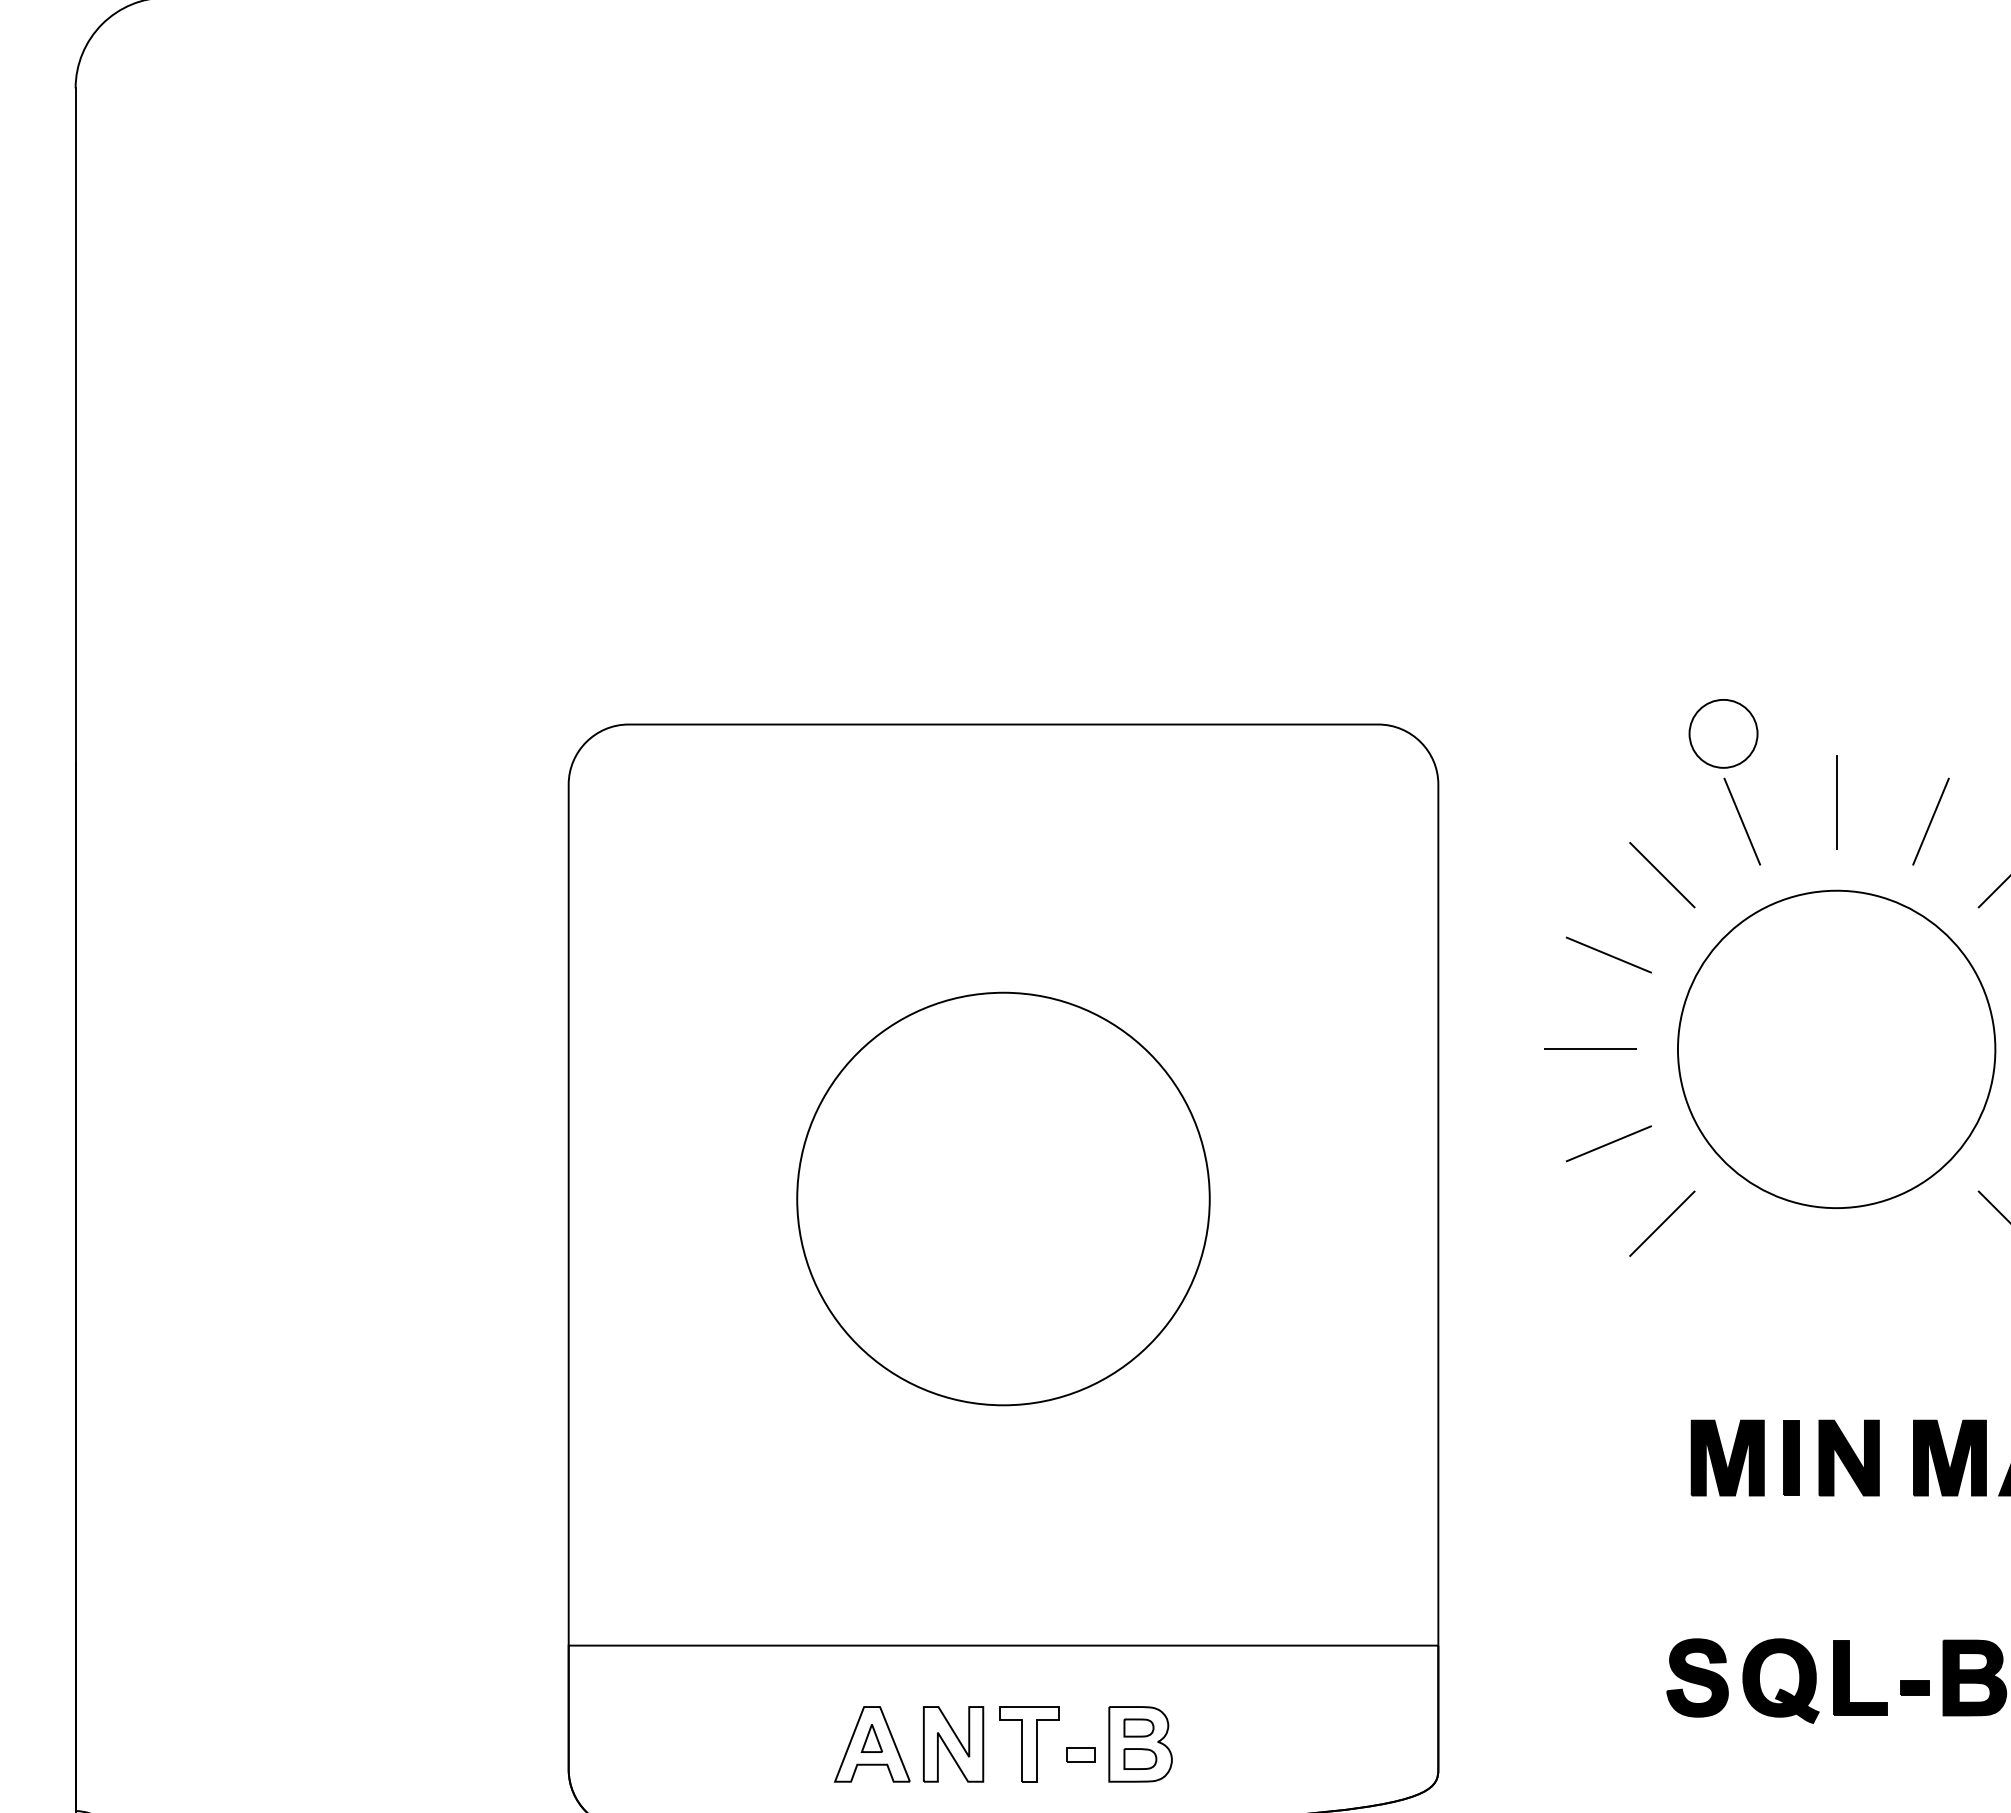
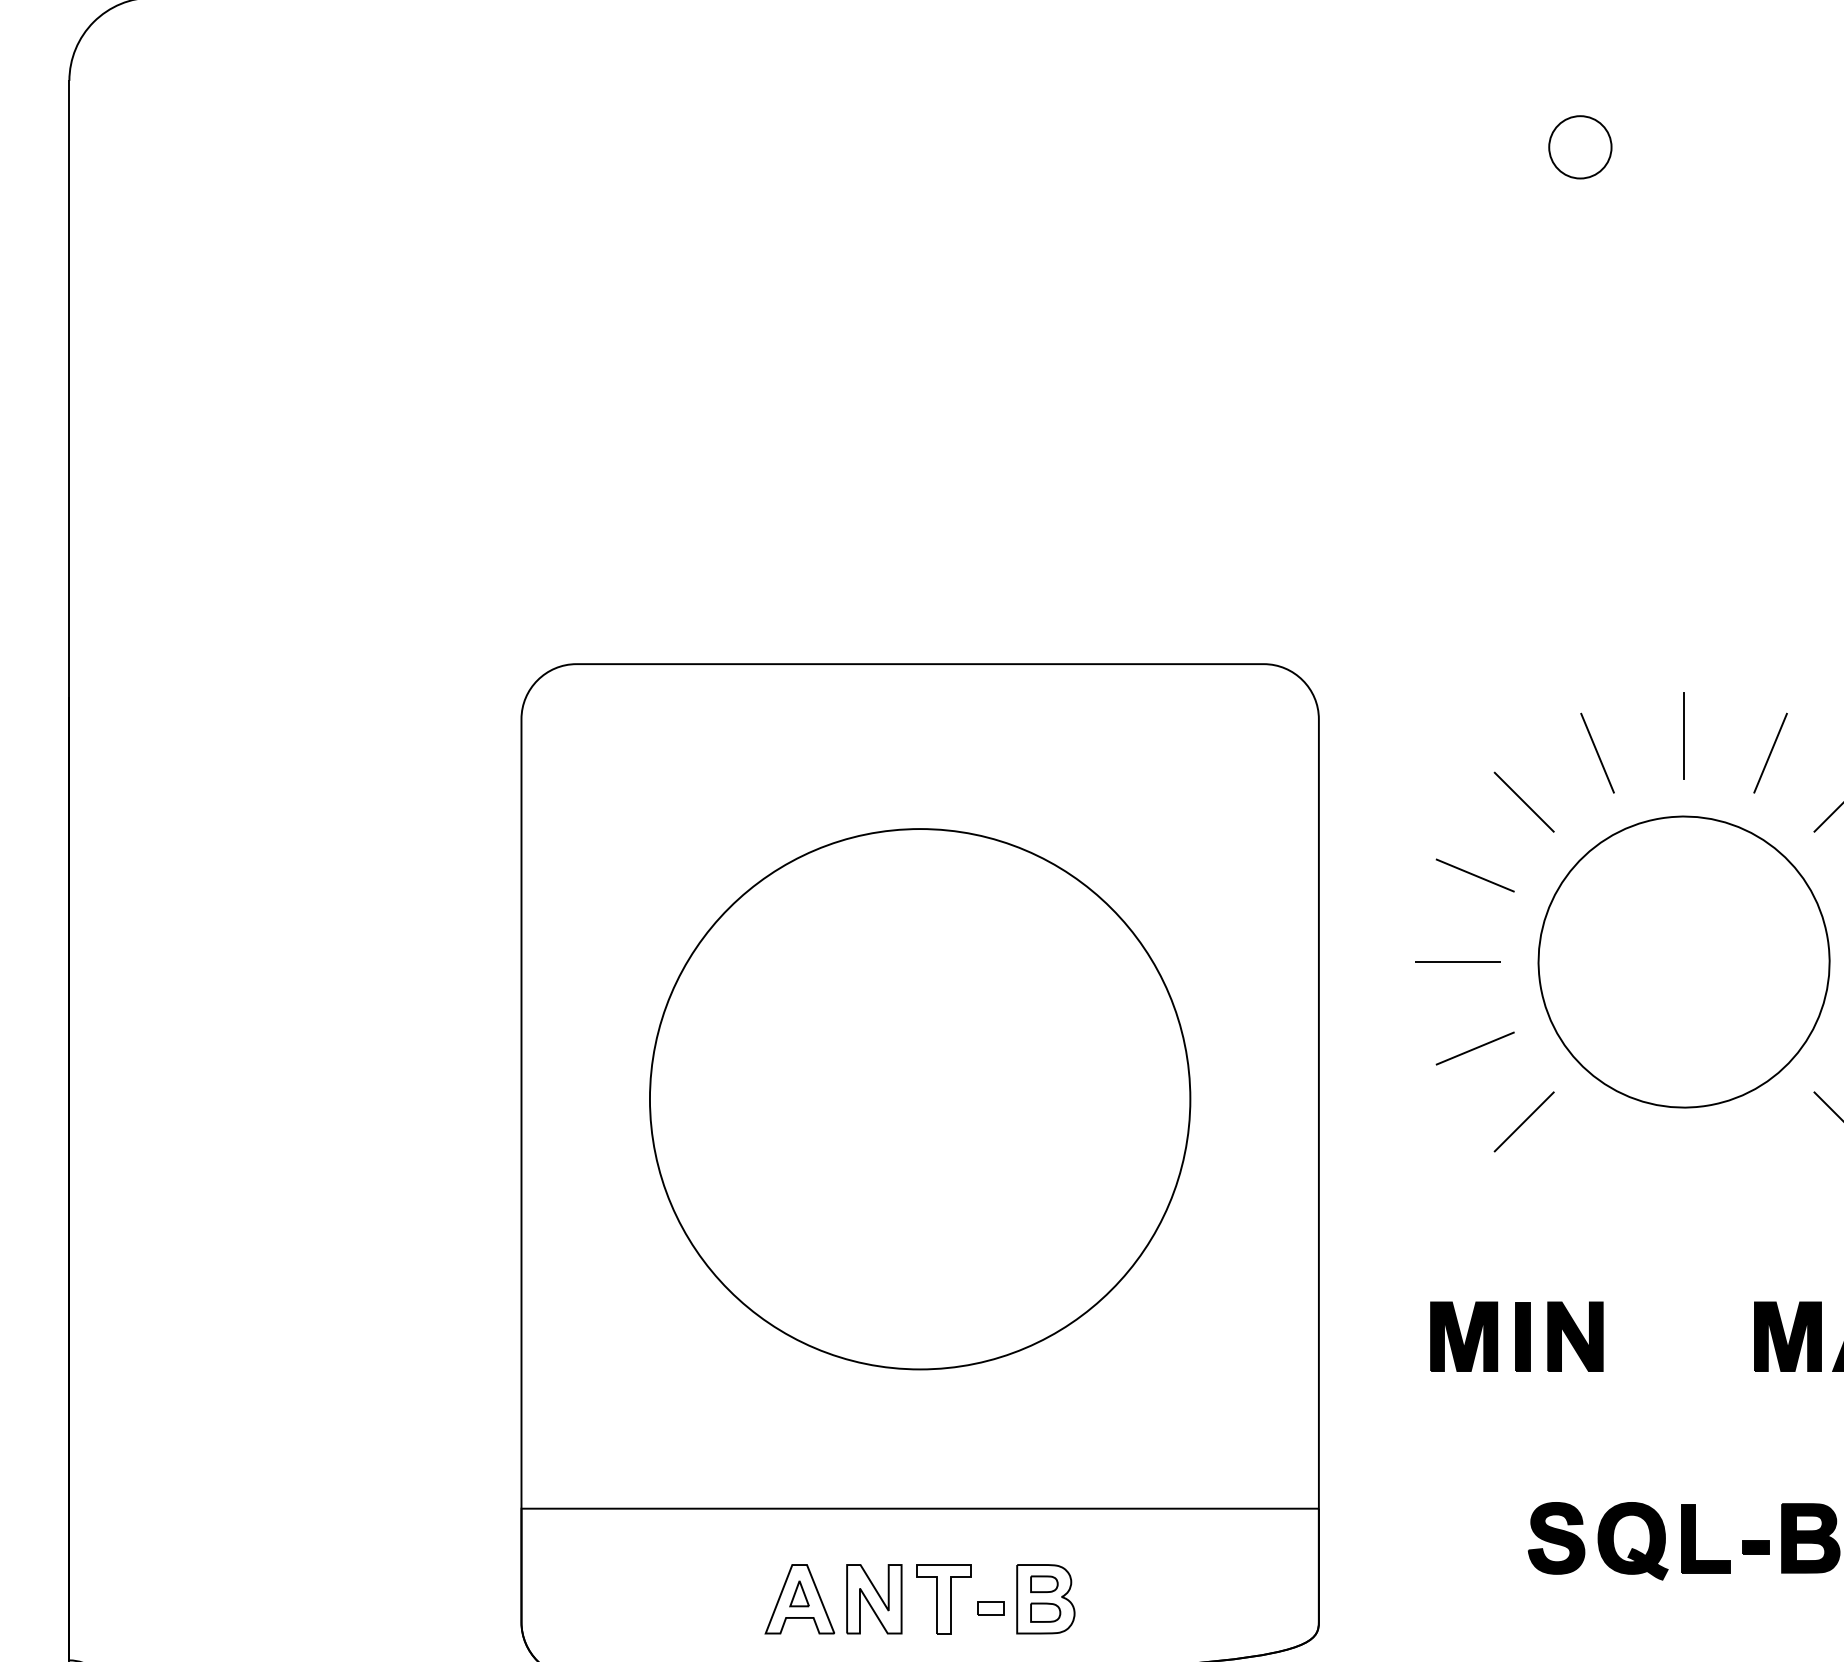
part: (1723, 733) -> (1580, 146), moved
part: (1003, 1198) -> (920, 1098), size x1.43
part: (1784, 1457) -> (1516, 1336), moved

